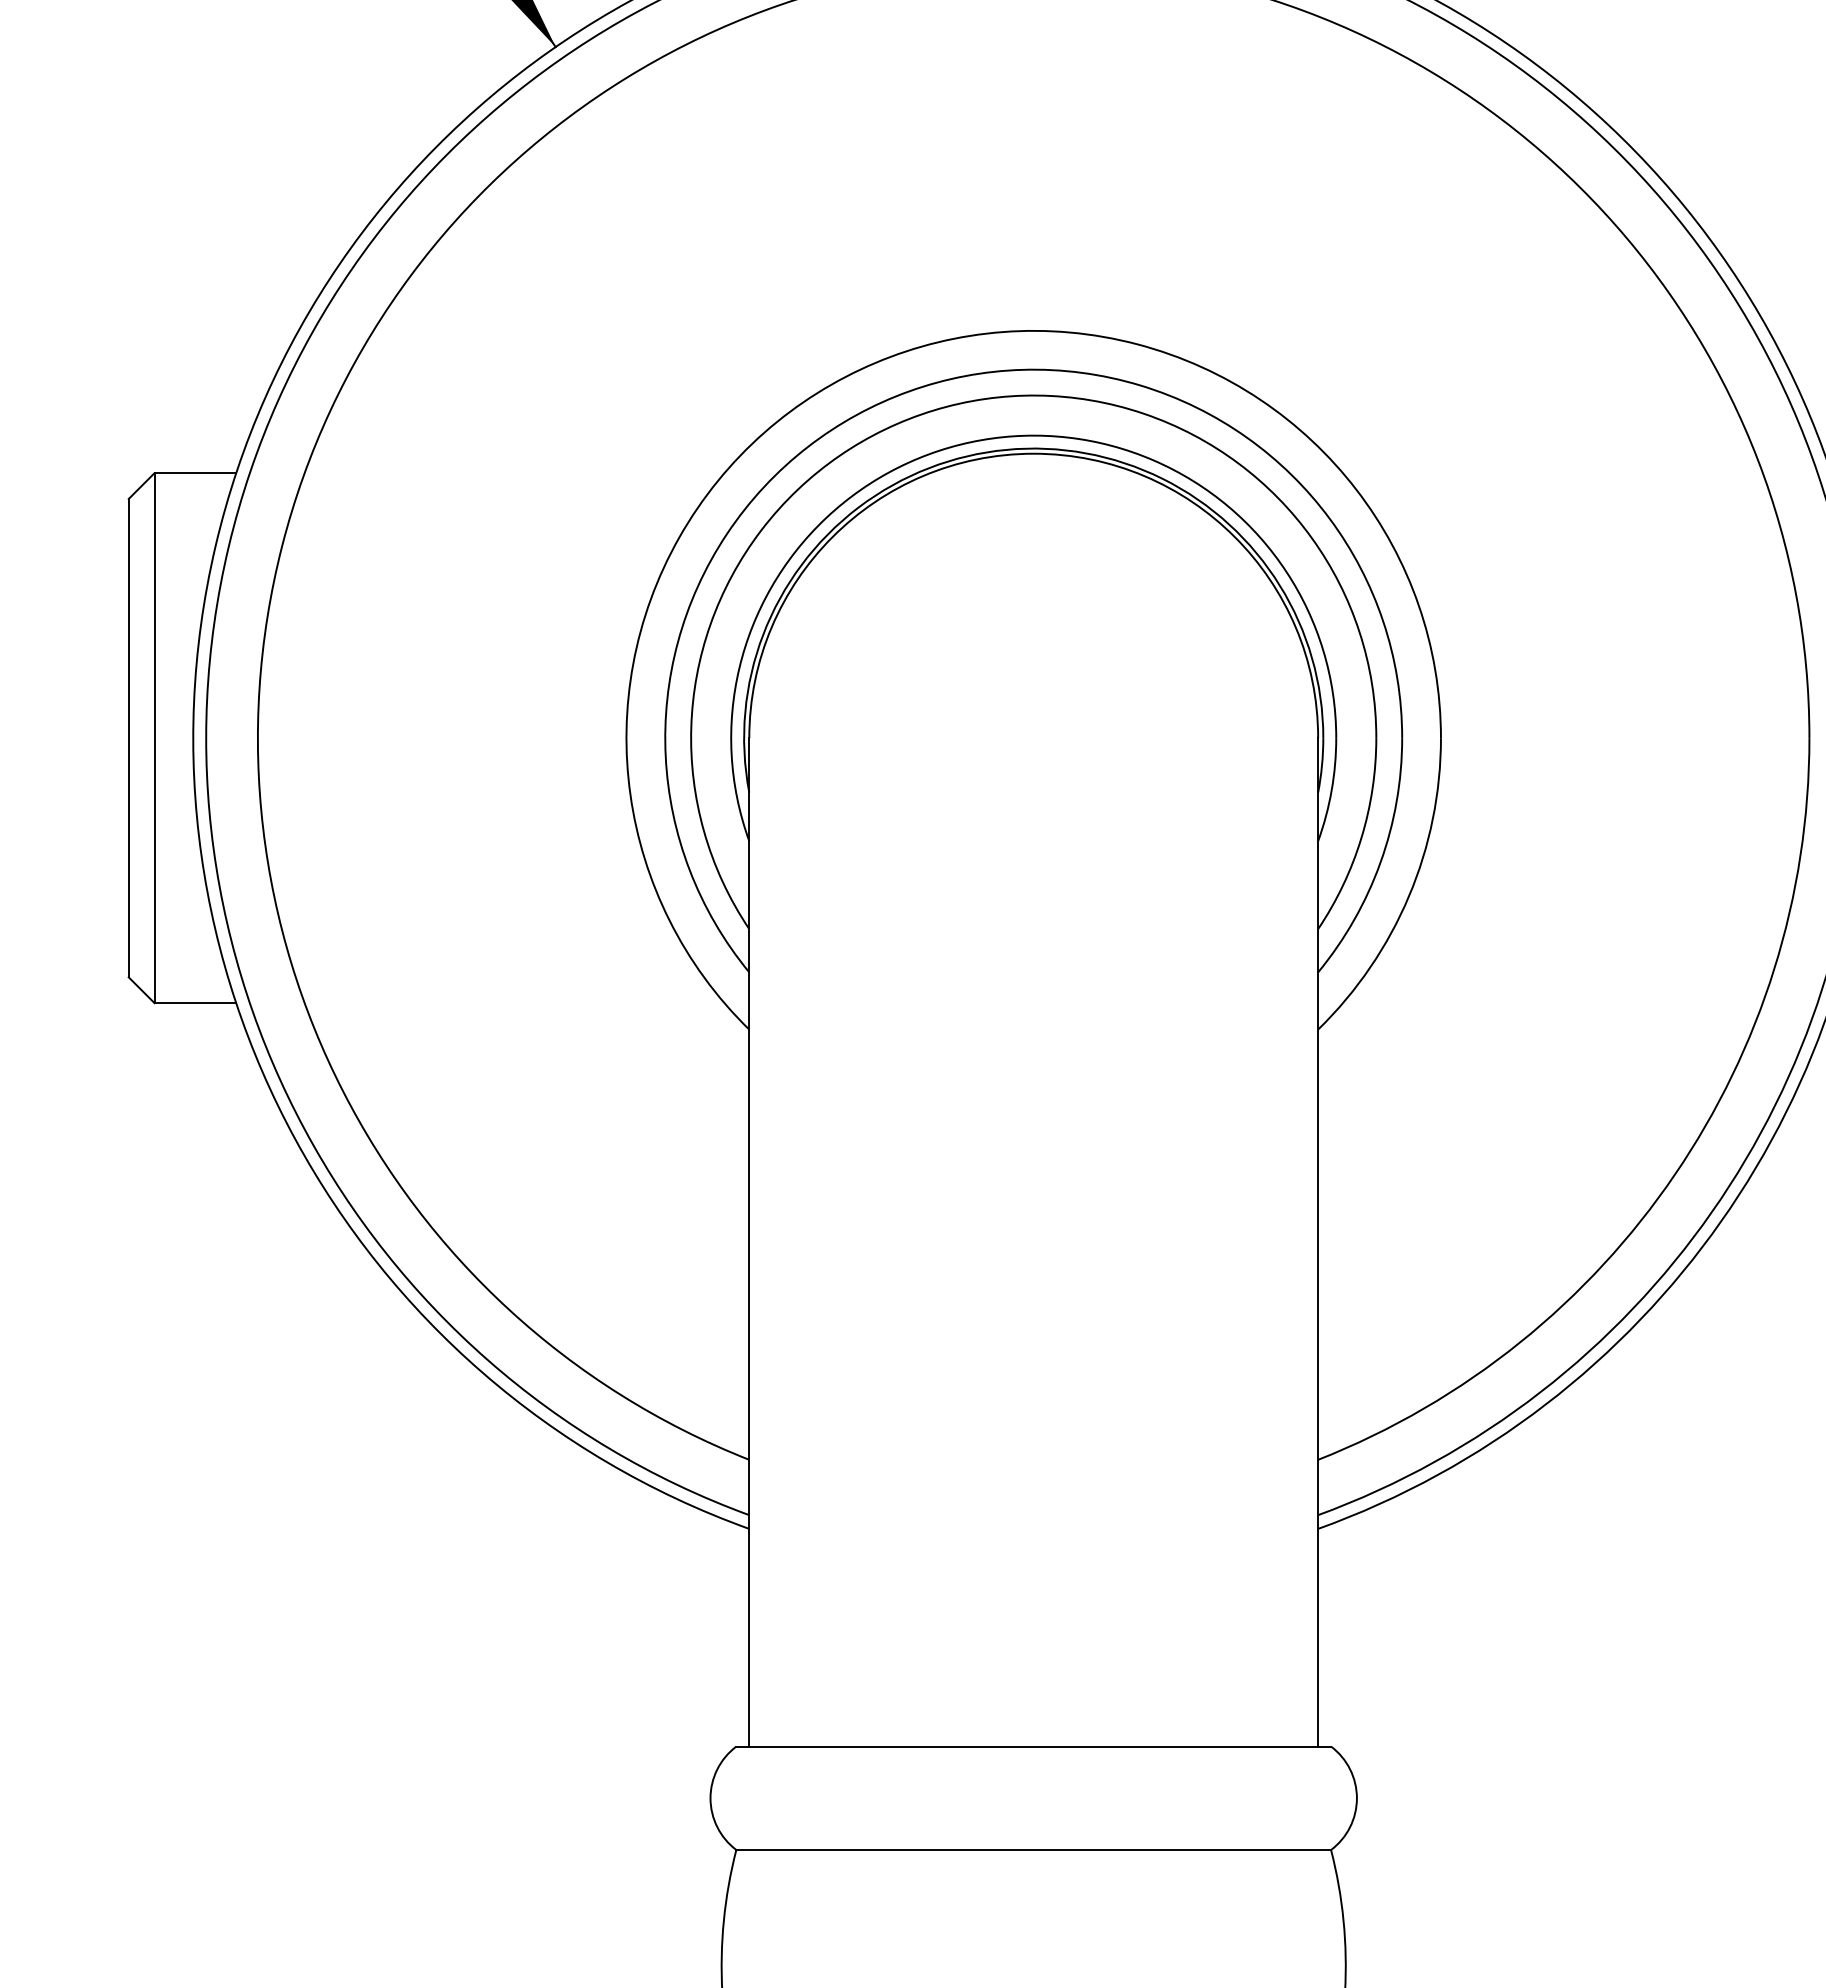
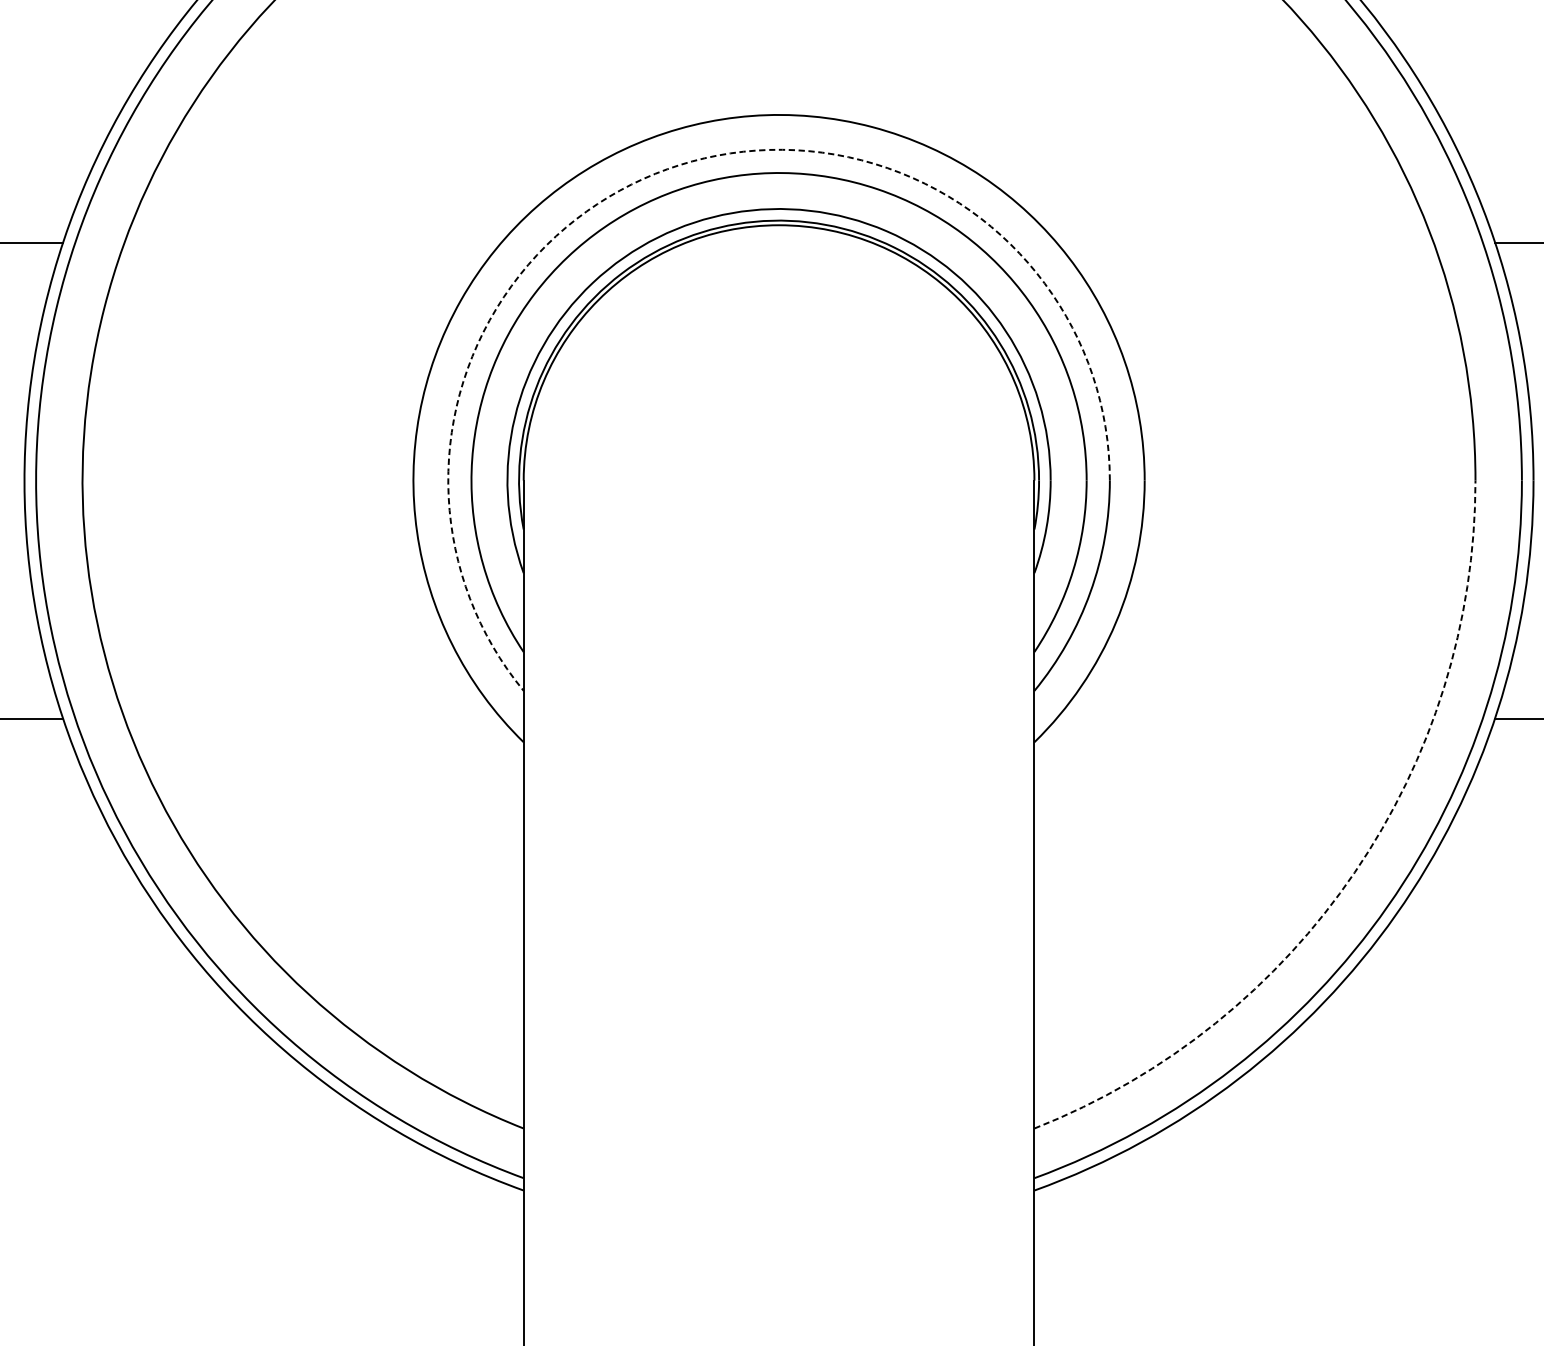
arc: (909, 391) -> (667, 169), solid -> dashed
arc: (1674, 1174) -> (1354, 872), solid -> dashed

